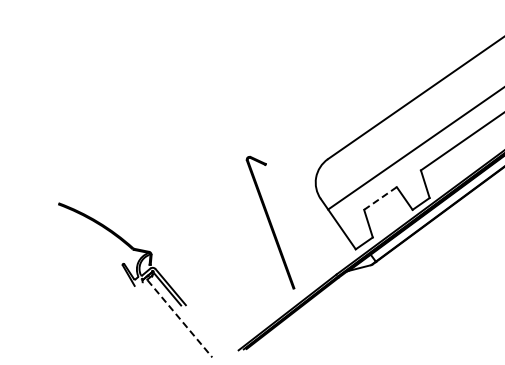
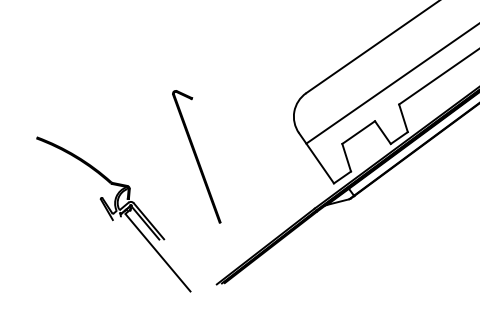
line: (380, 198) -> (358, 132), dashed -> solid
part: (270, 222) -> (196, 156), moved
line: (180, 319) -> (158, 253), dashed -> solid

